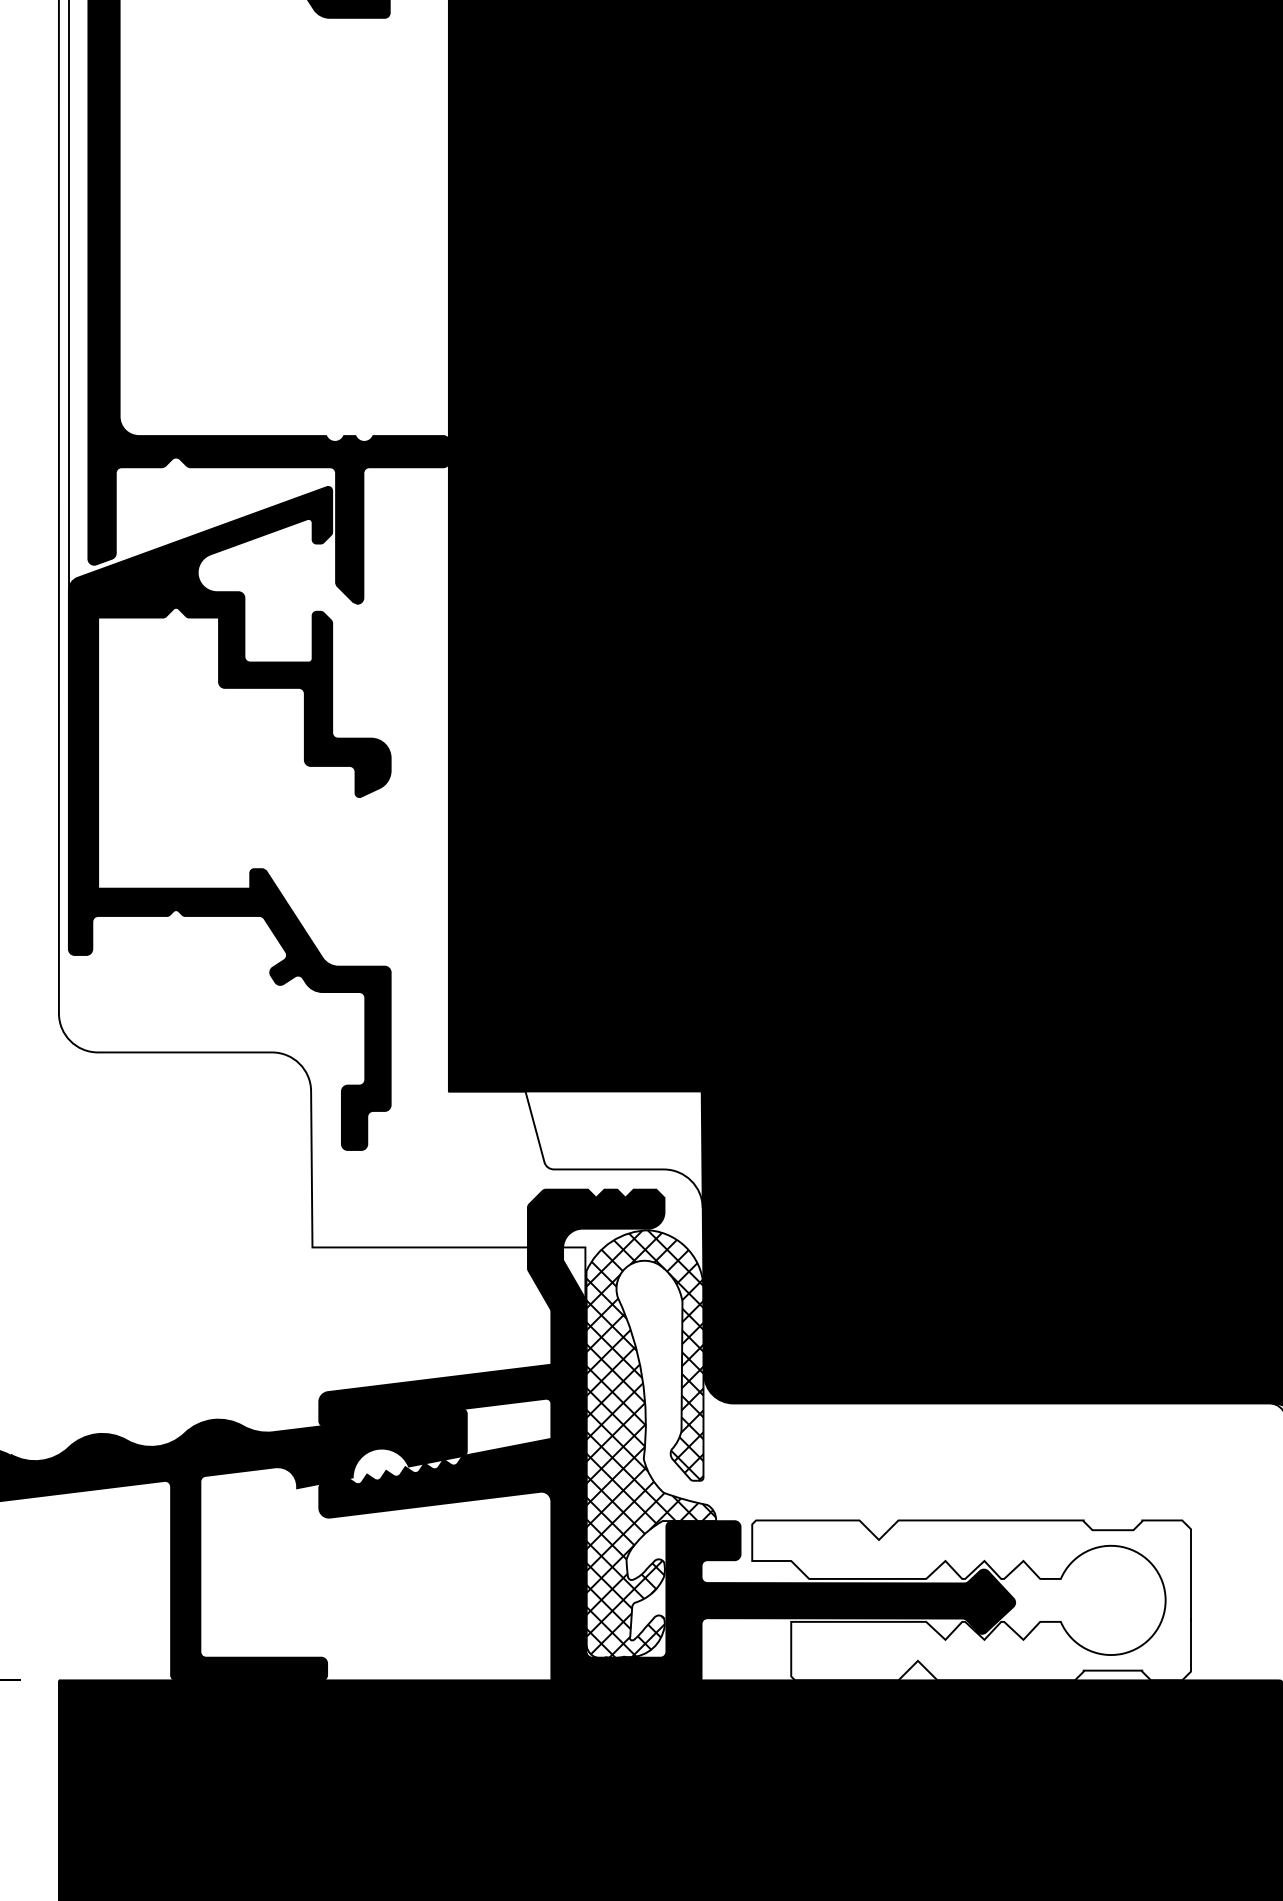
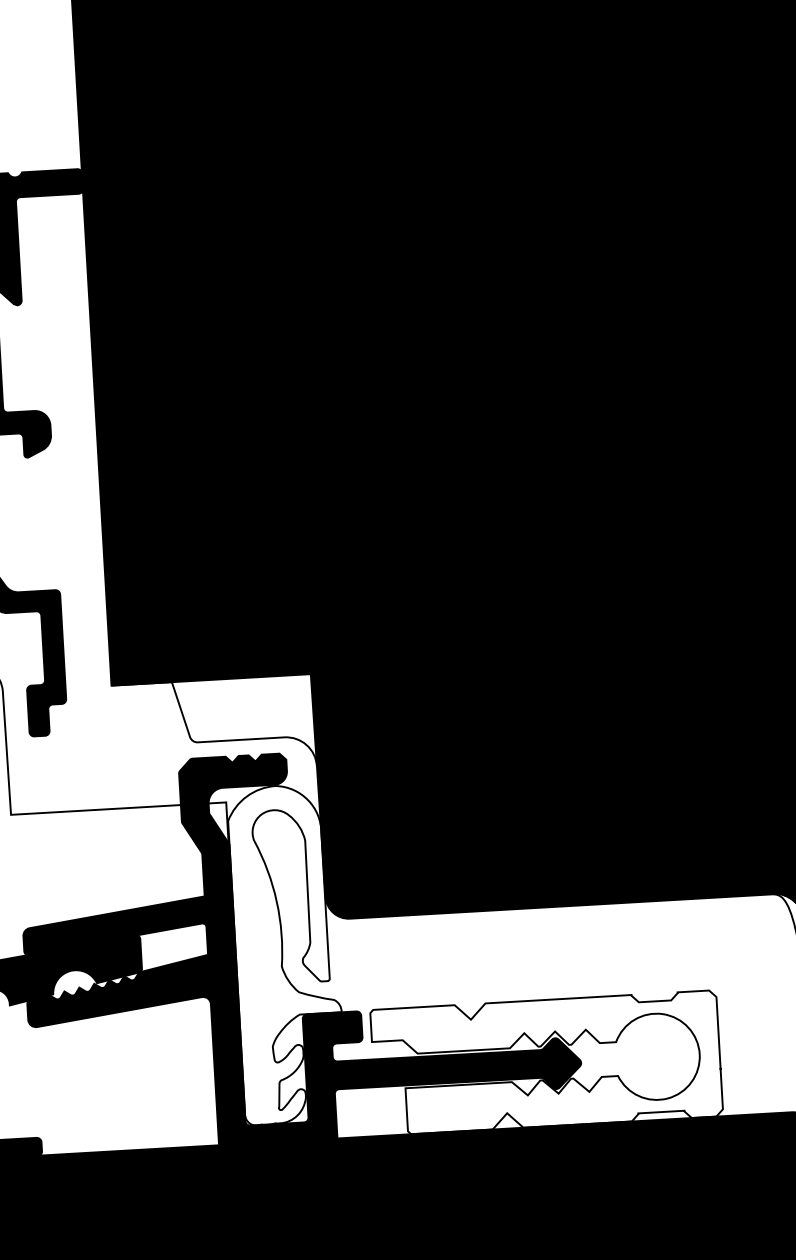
hatch: (650, 1444) -> (286, 954), removed

